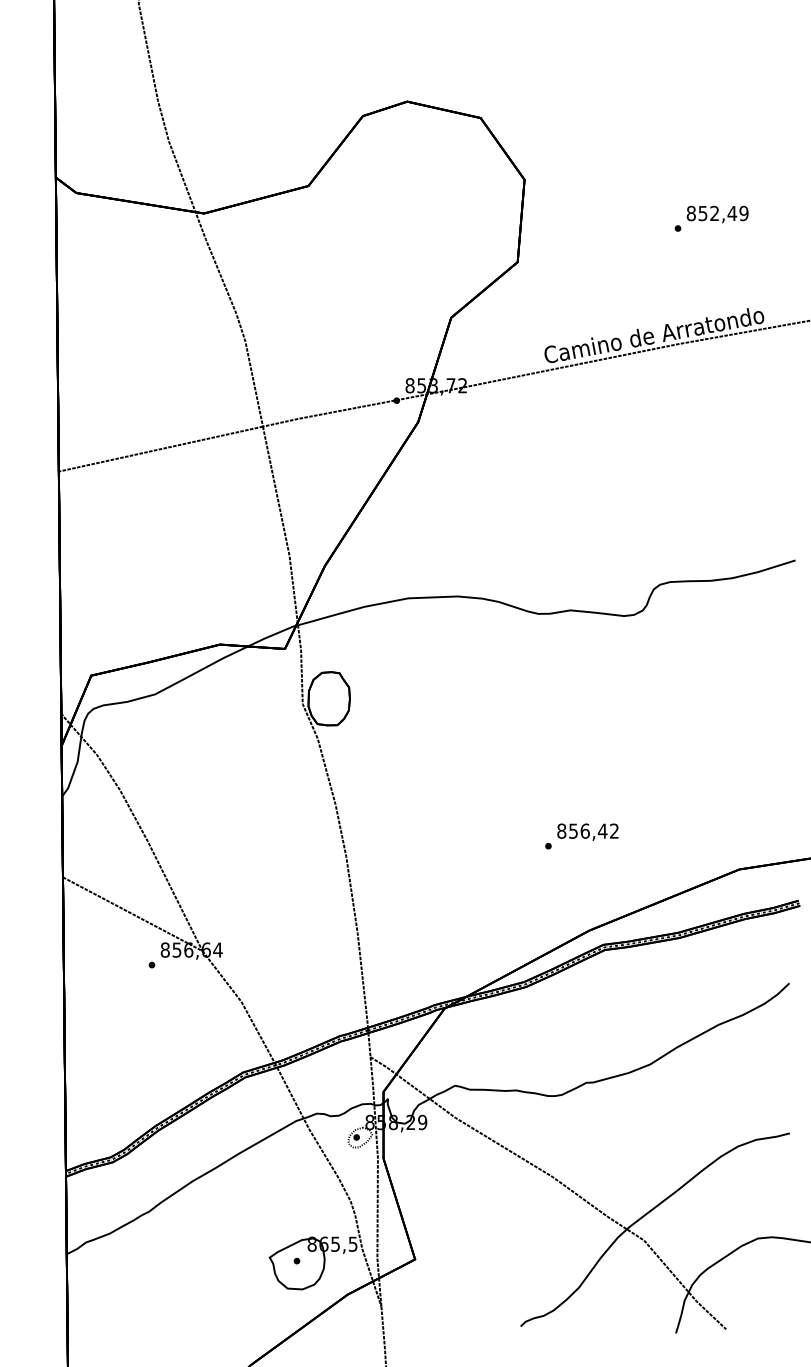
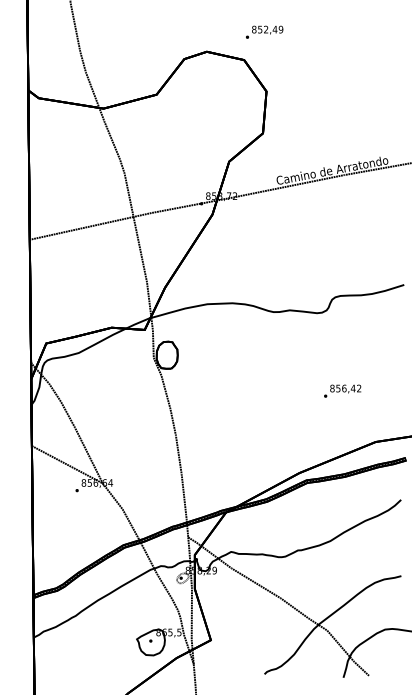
text: (711, 217) -> (264, 31), moved
text: (581, 835) -> (342, 390), moved

